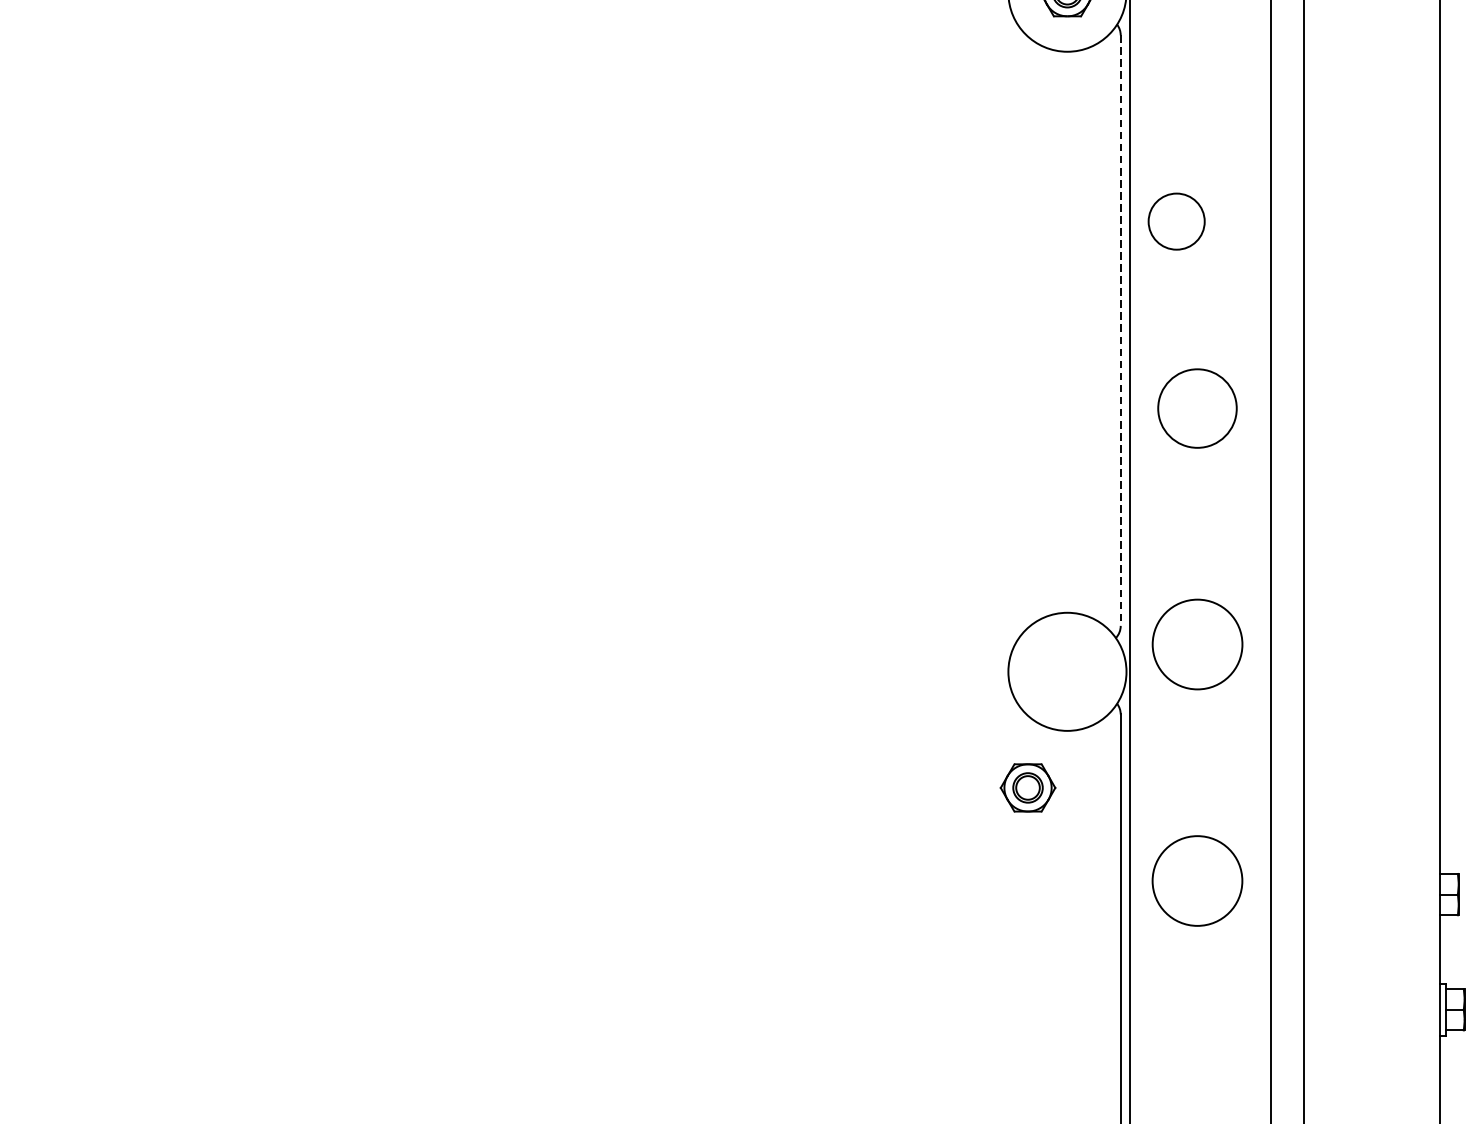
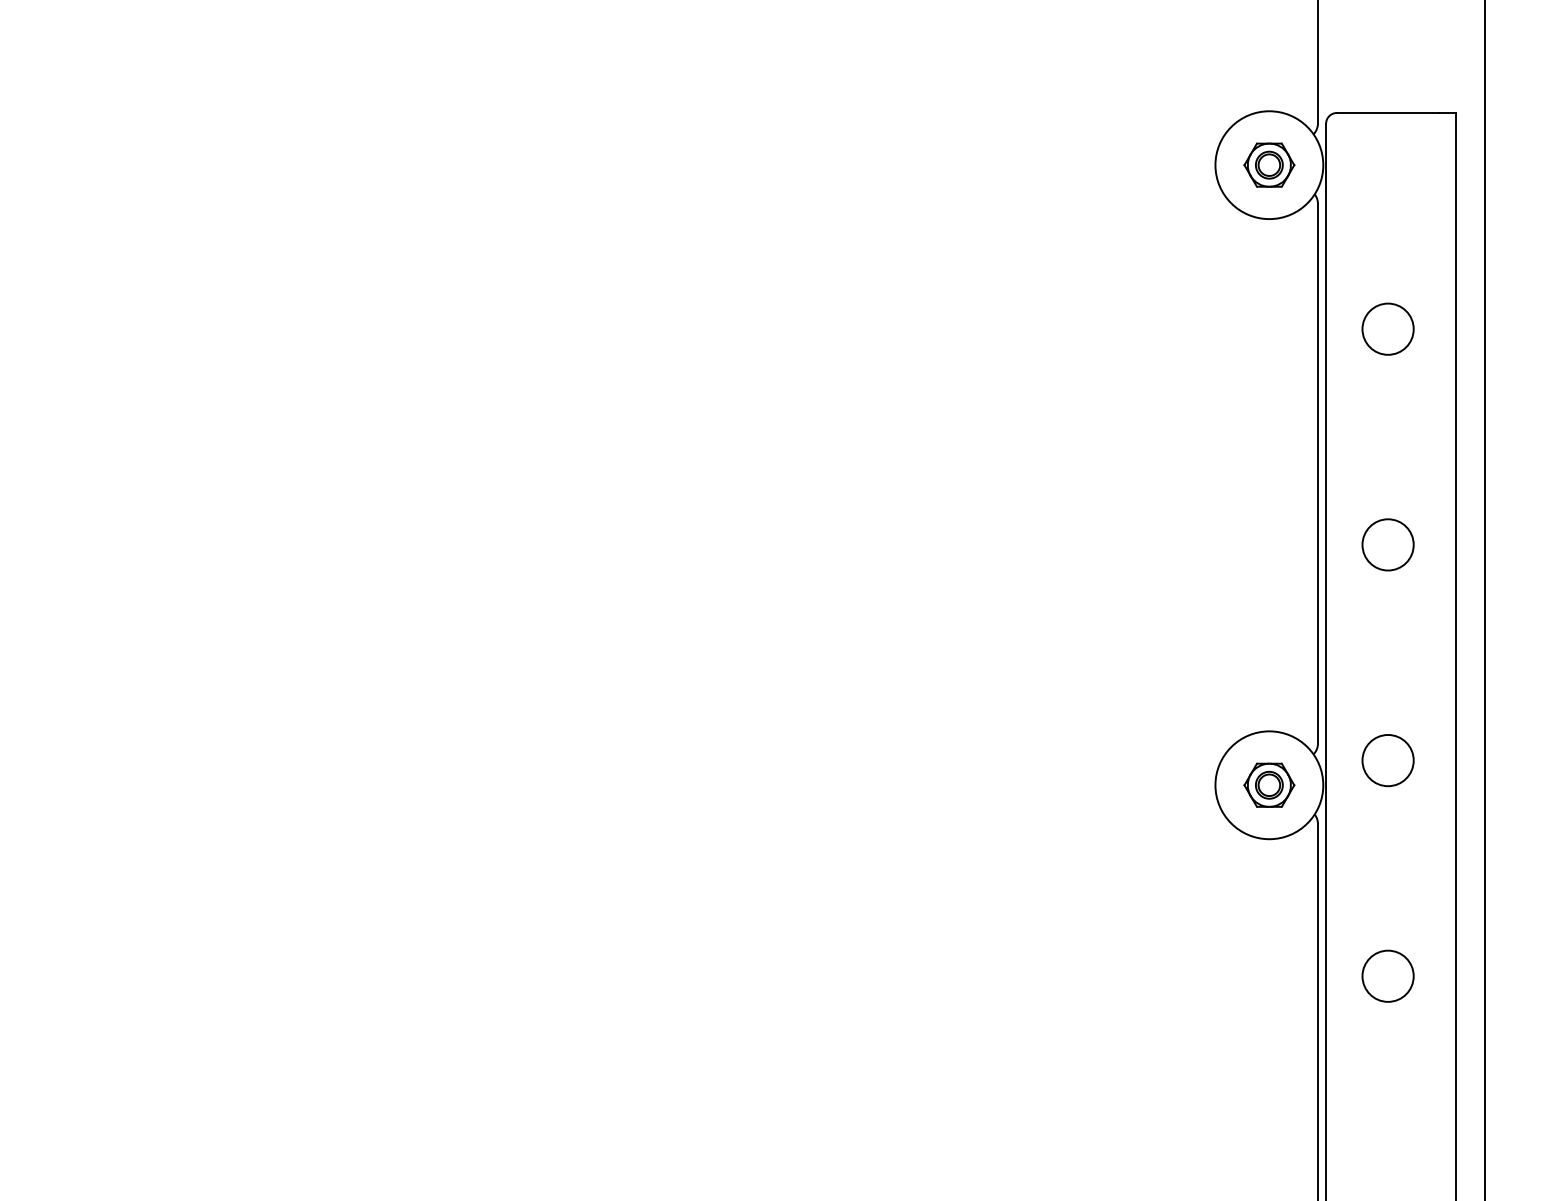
circle: (1176, 220) -> (1387, 328), moved
line: (1121, 330) -> (1318, 473), dashed -> solid
circle: (1196, 408) -> (1387, 544), size x0.71
circle: (1196, 644) -> (1387, 760), size x0.62
part: (1028, 787) -> (1269, 784), moved
circle: (1196, 880) -> (1387, 975), size x0.62

